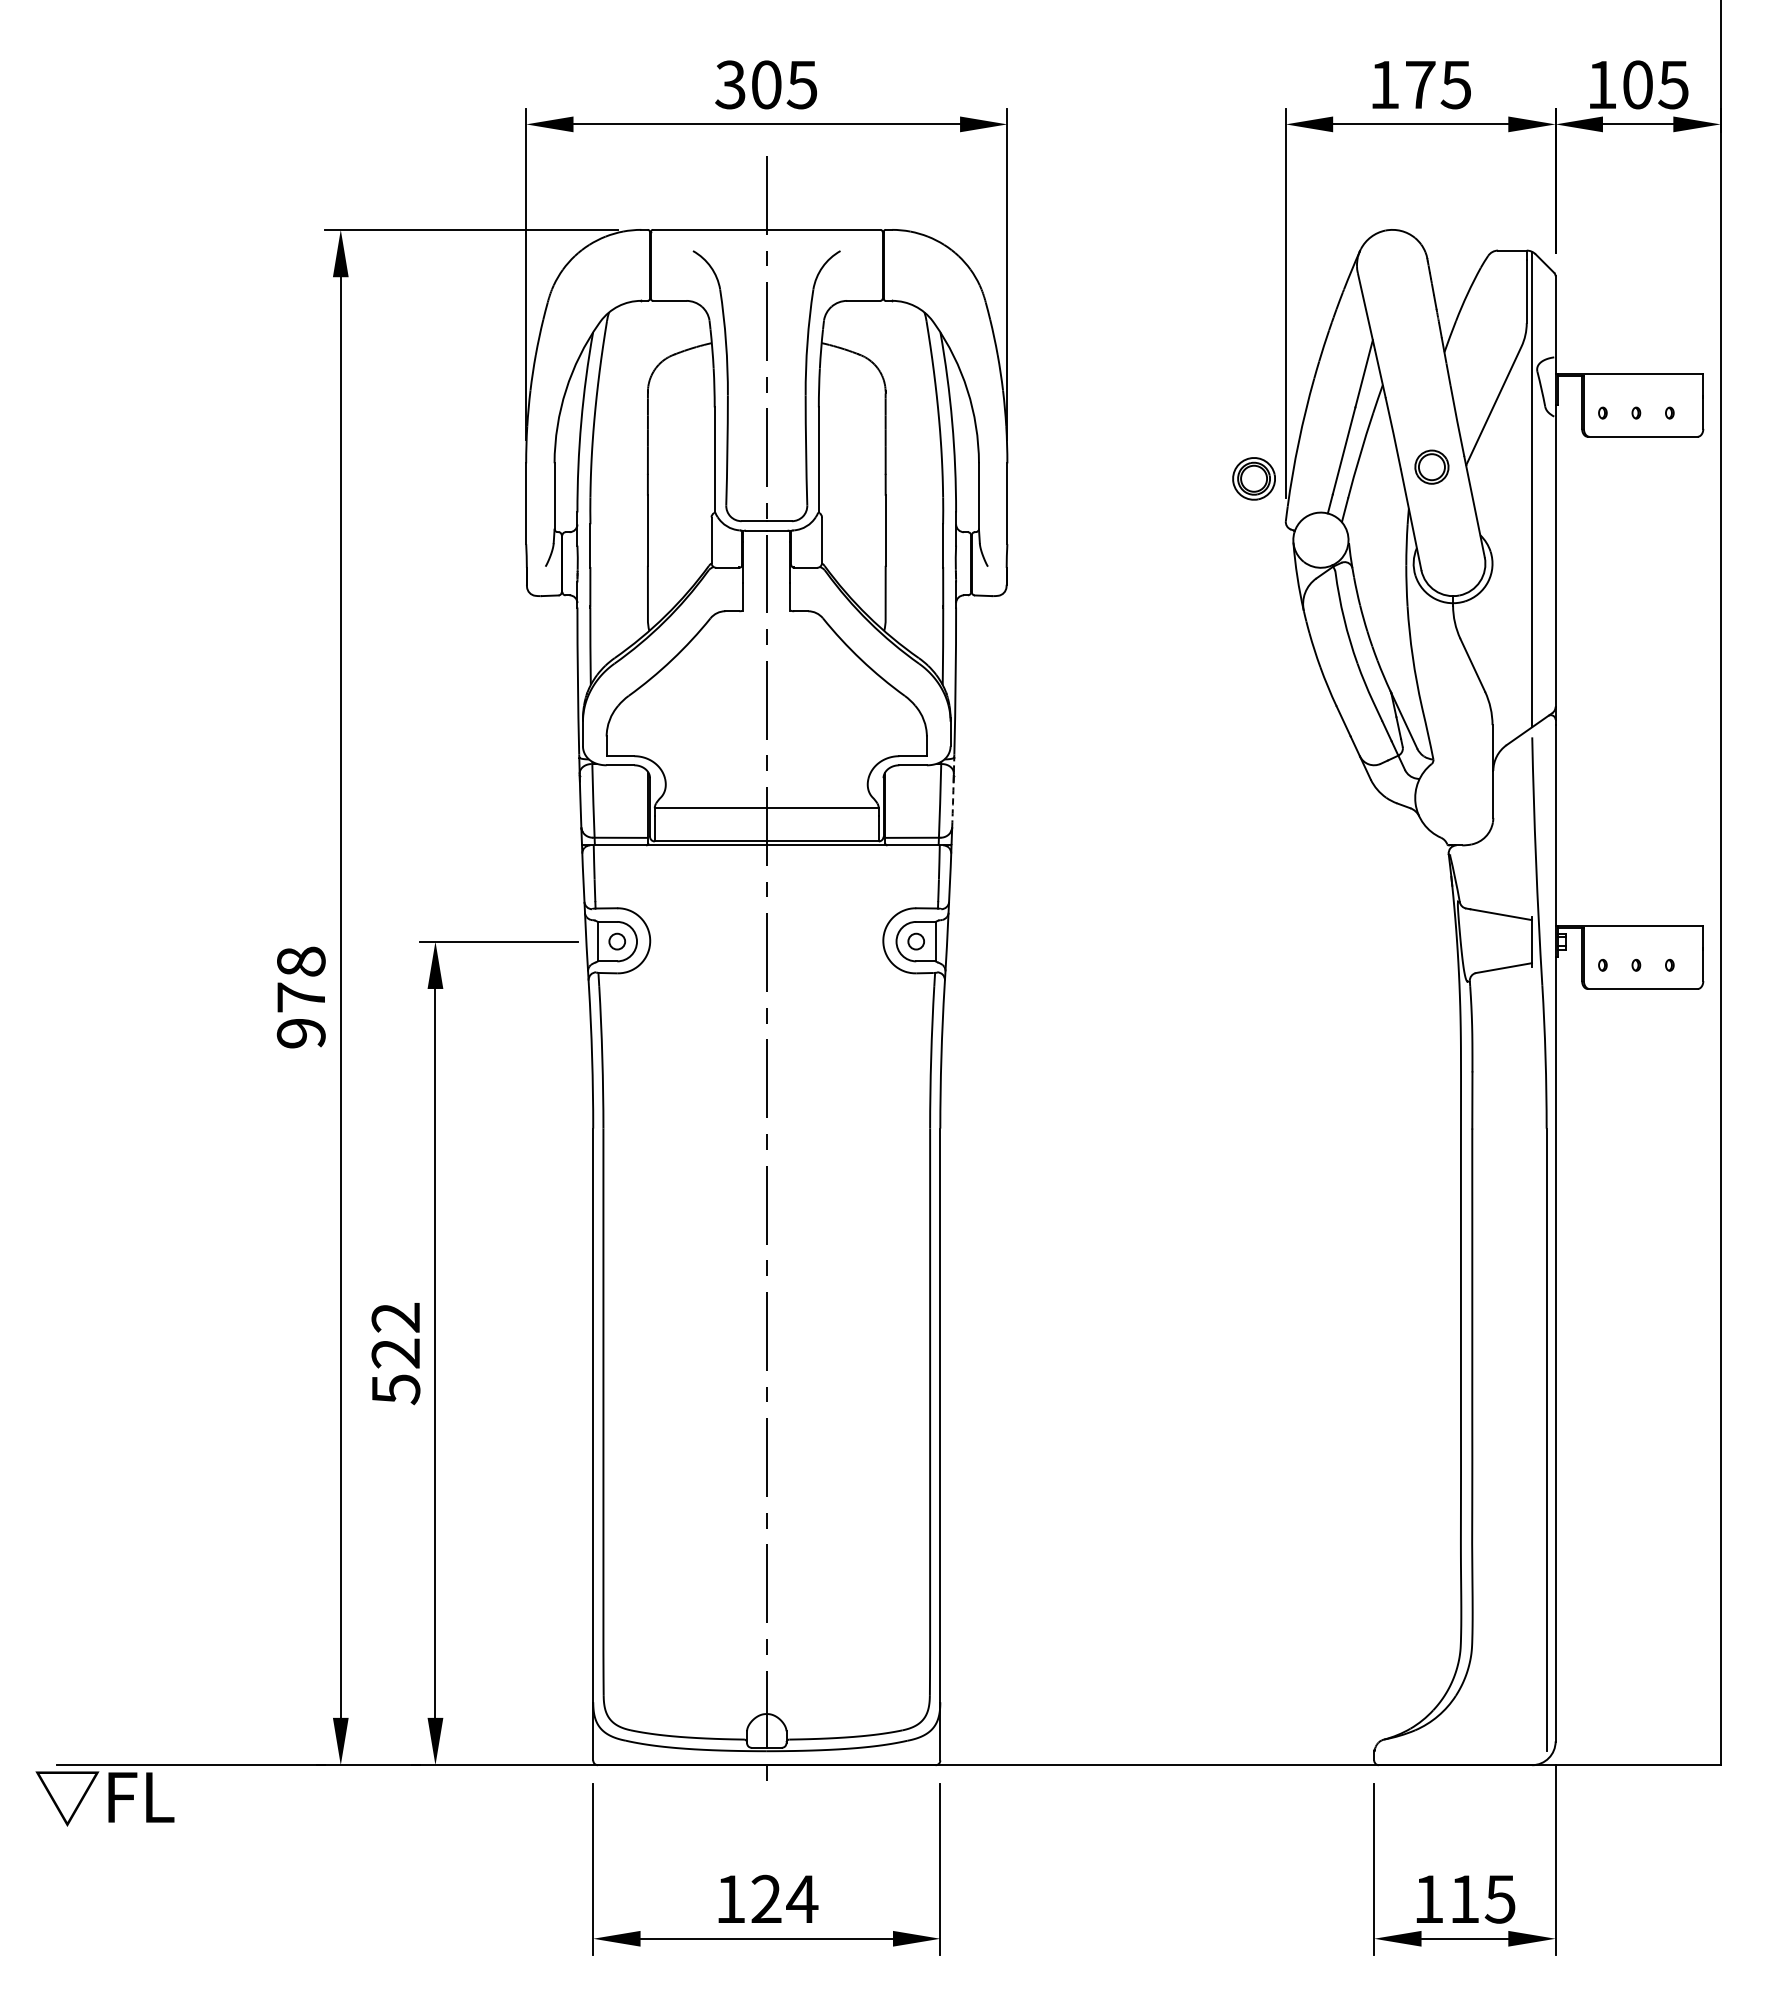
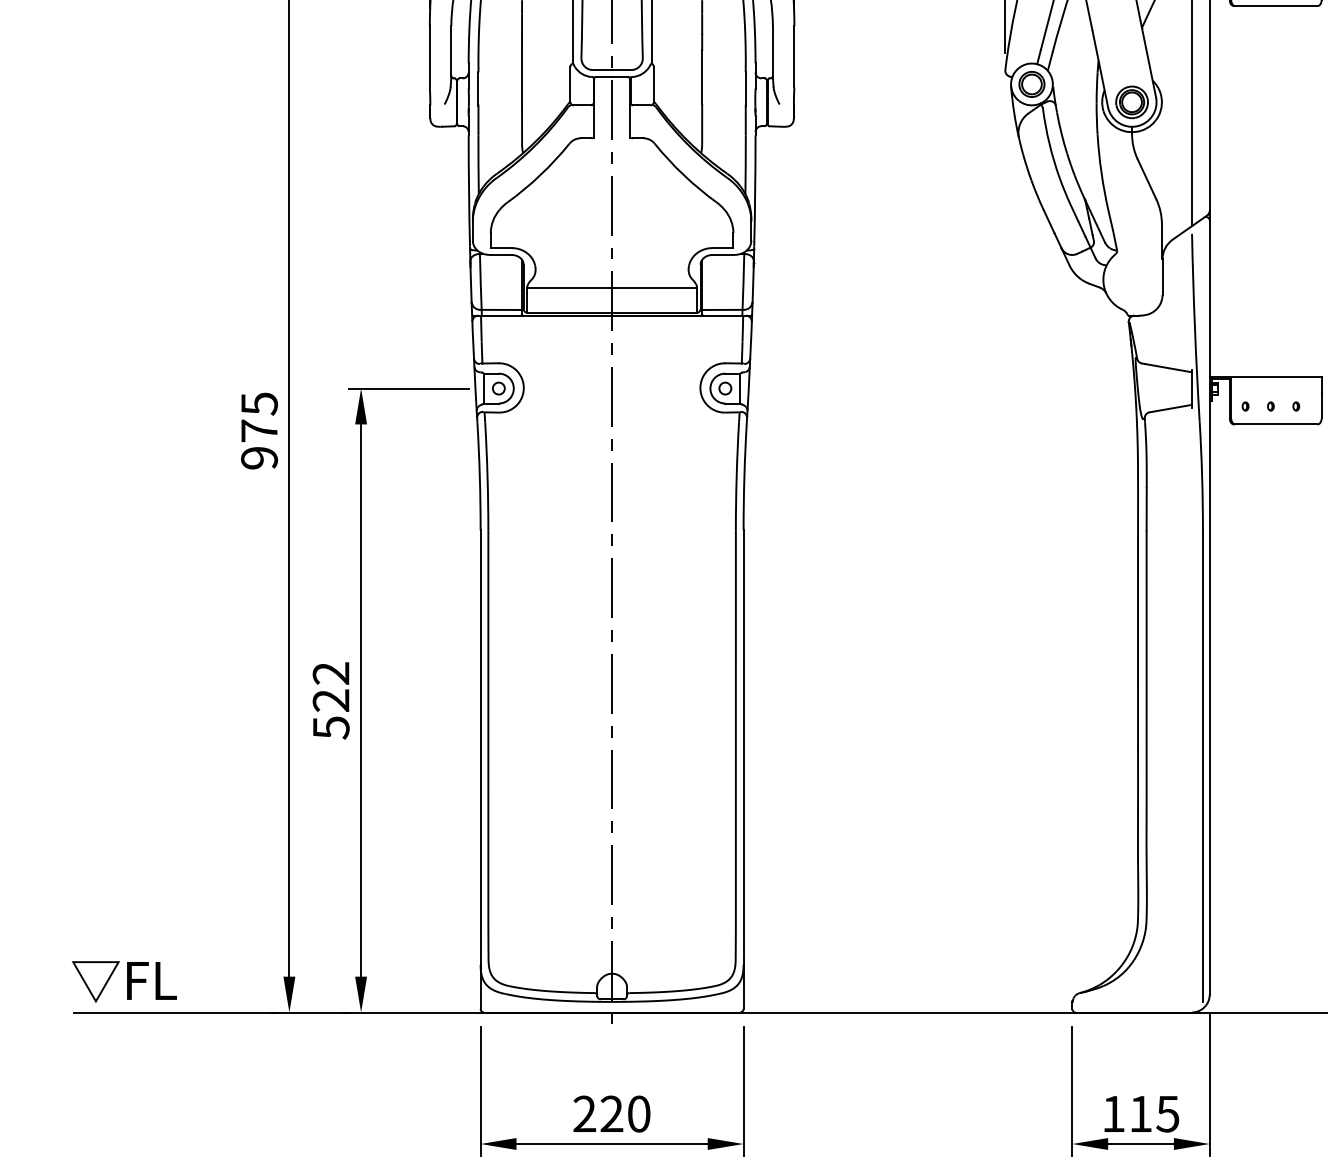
part: (1431, 466) -> (1031, 83), moved
part: (1253, 478) -> (1131, 102), moved
arc: (953, 790) -> (753, 274), dashed -> solid
text: (301, 961) -> (259, 403), 978 -> 975
text: (104, 1798) -> (124, 981), moved
text: (766, 1898) -> (611, 1113), 124 -> 220

